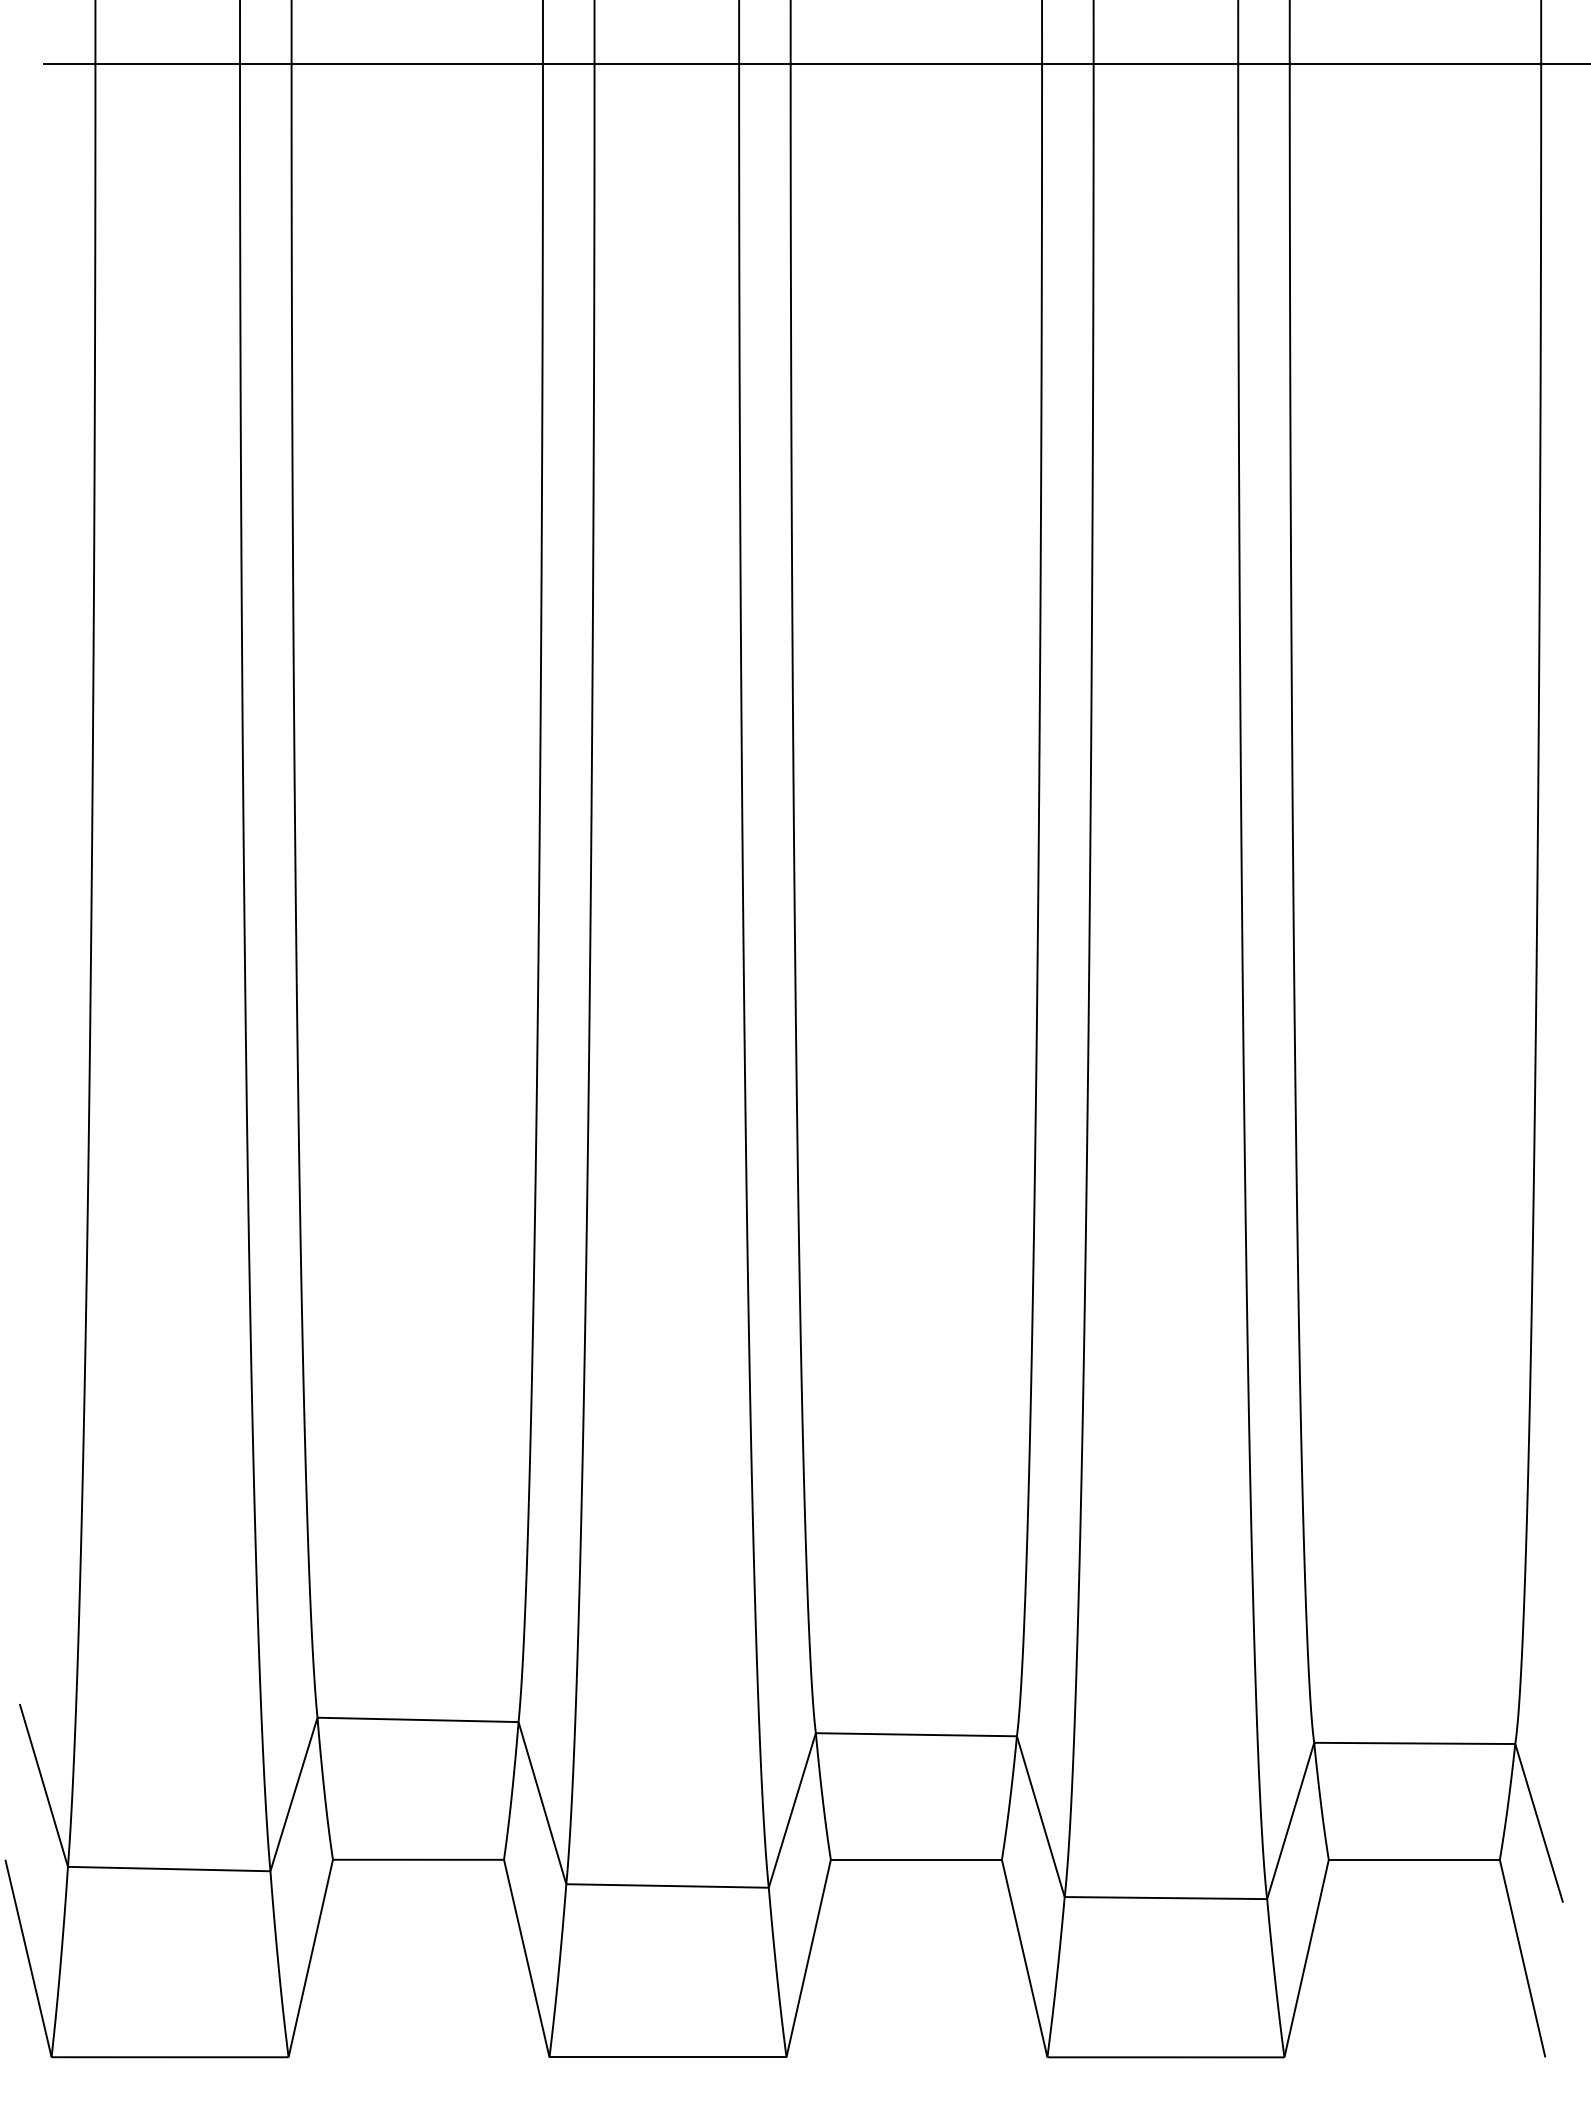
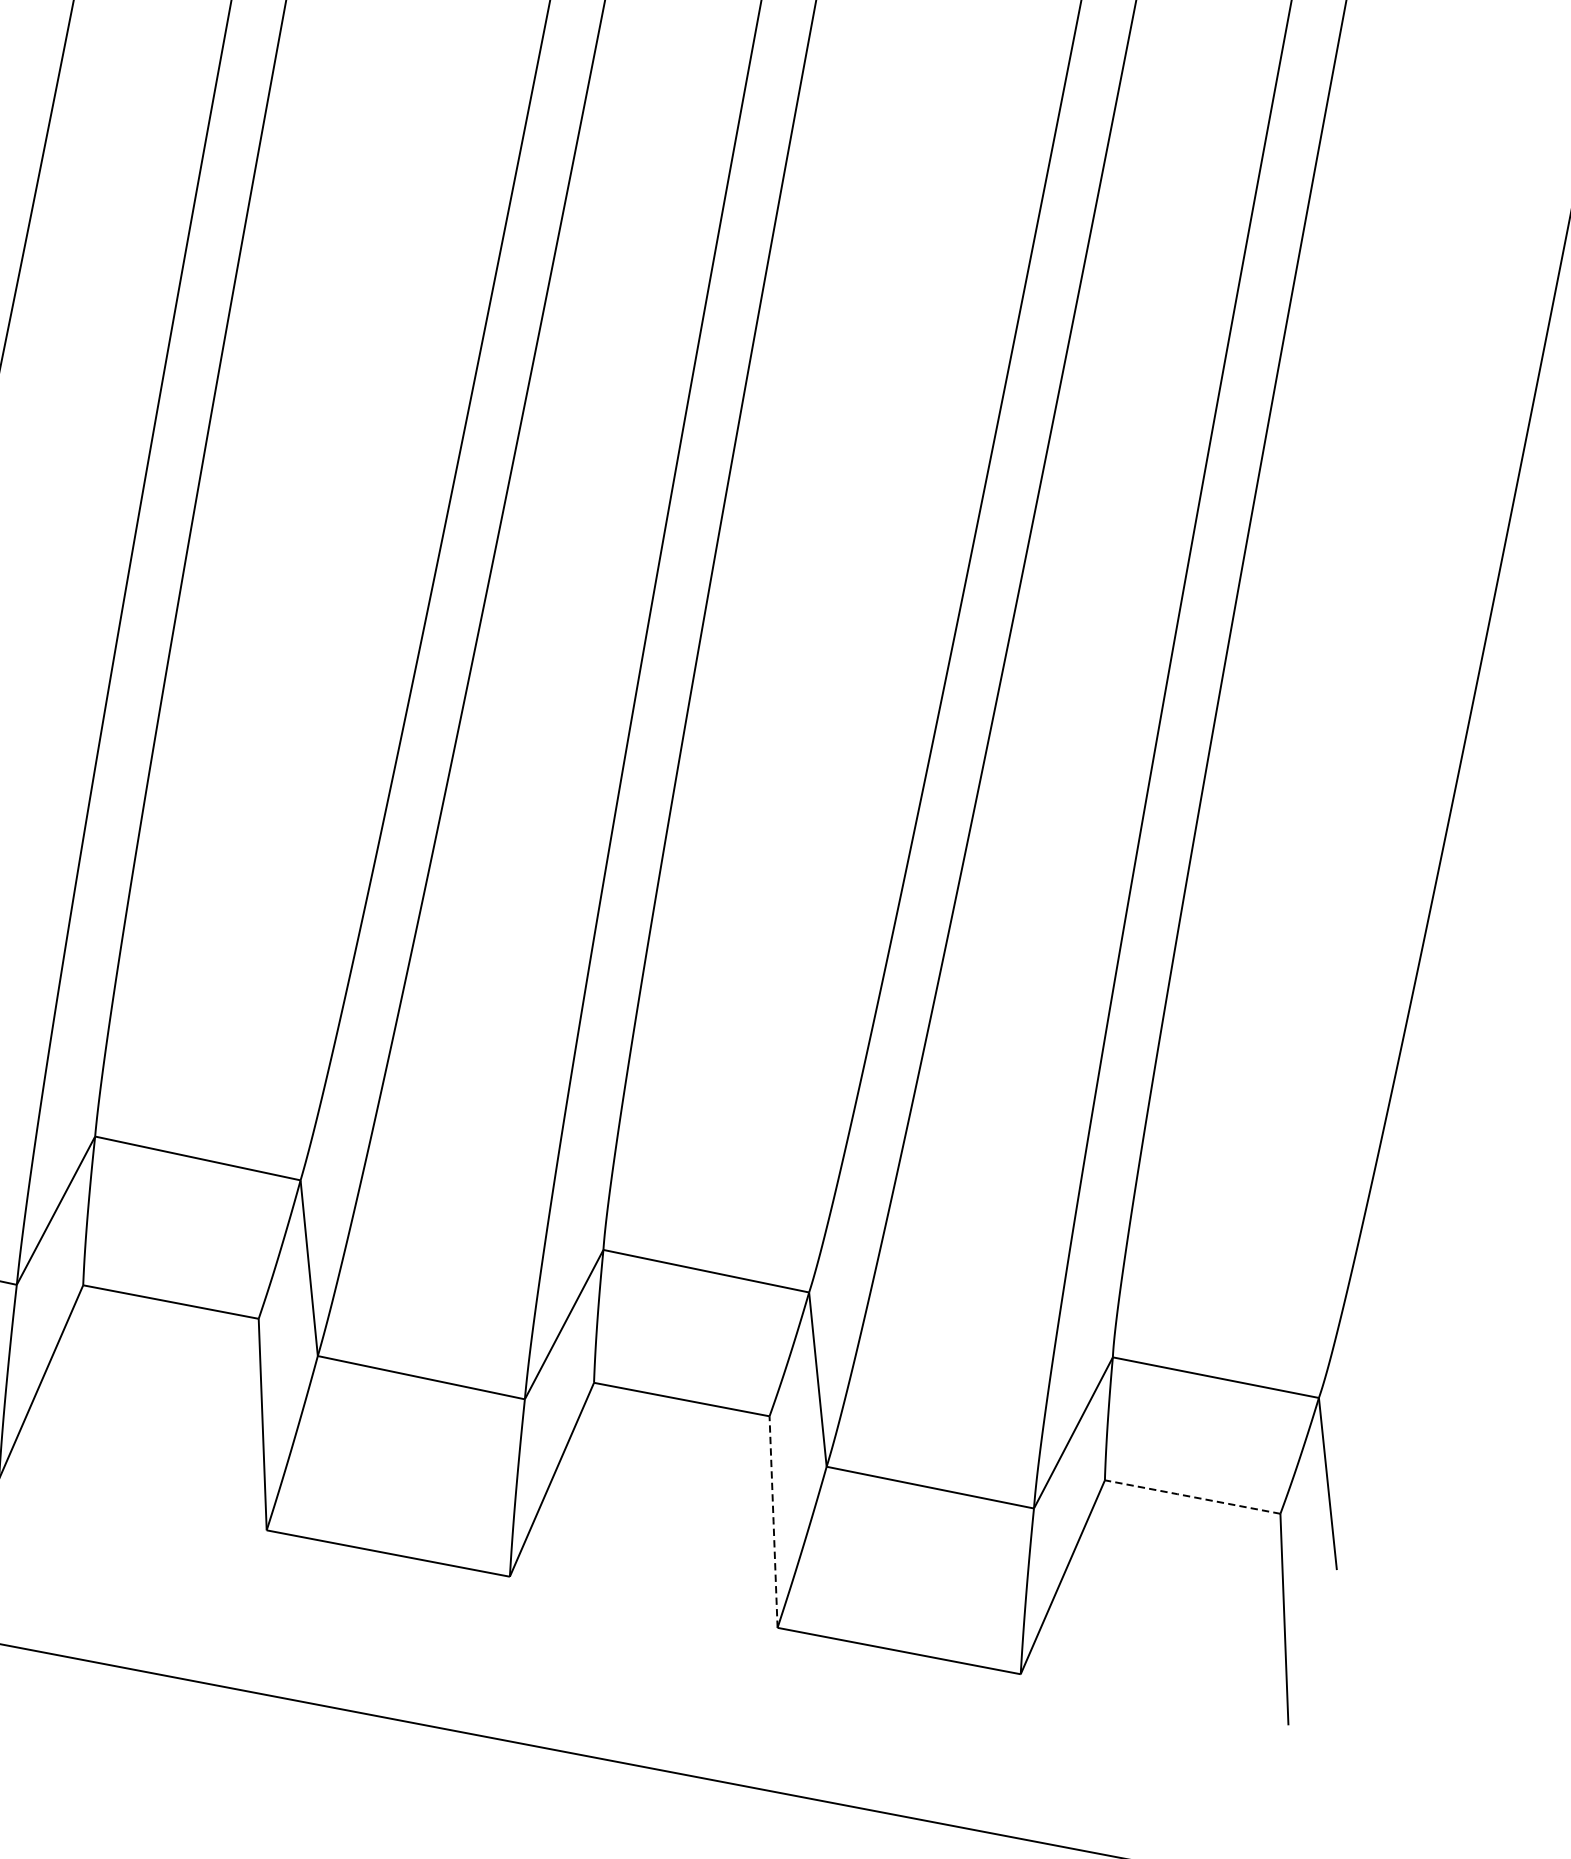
line: (1414, 1859) -> (1192, 1496), solid -> dashed
line: (1024, 1958) -> (773, 1521), solid -> dashed

